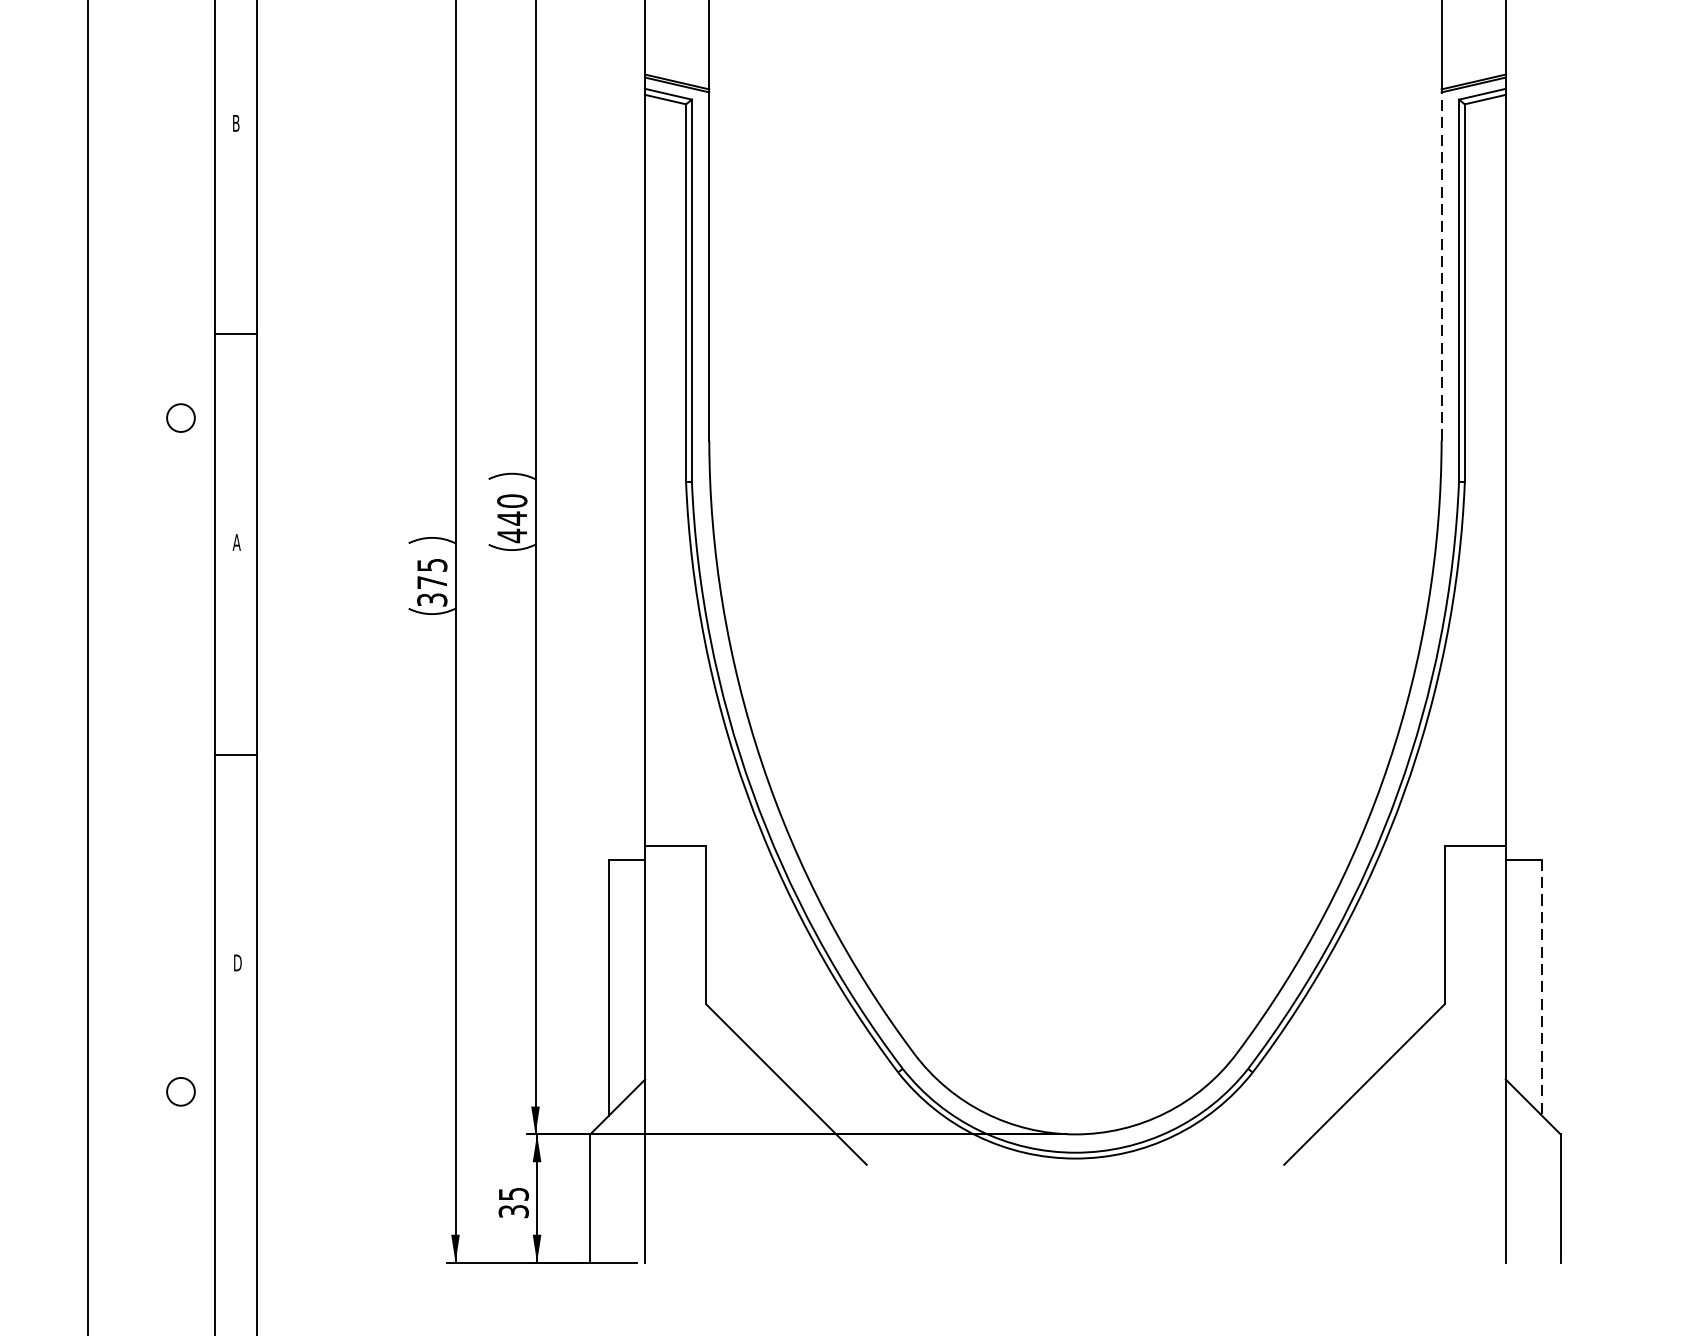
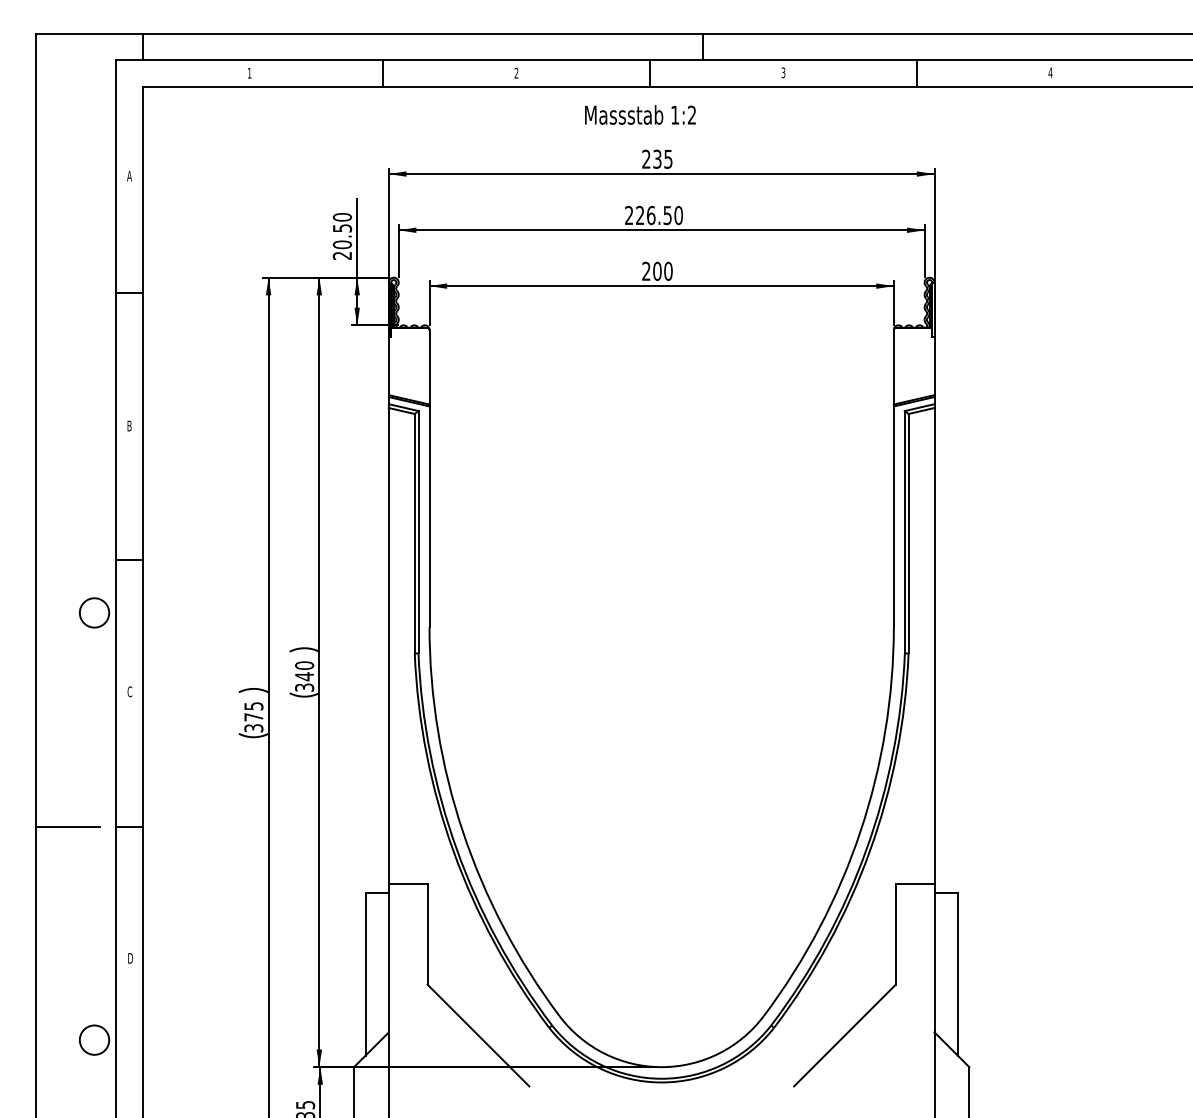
line: (1441, 265) -> (893, 516), dashed -> solid
circle: (180, 417) -> (94, 612), size x1.67
text: (512, 535) -> (304, 687), 440 -> 340
text: (236, 541) -> (129, 691), A -> C
line: (138, 754) -> (67, 826), added
line: (1541, 988) -> (957, 974), dashed -> solid
circle: (180, 1090) -> (94, 1039), size x1.67

